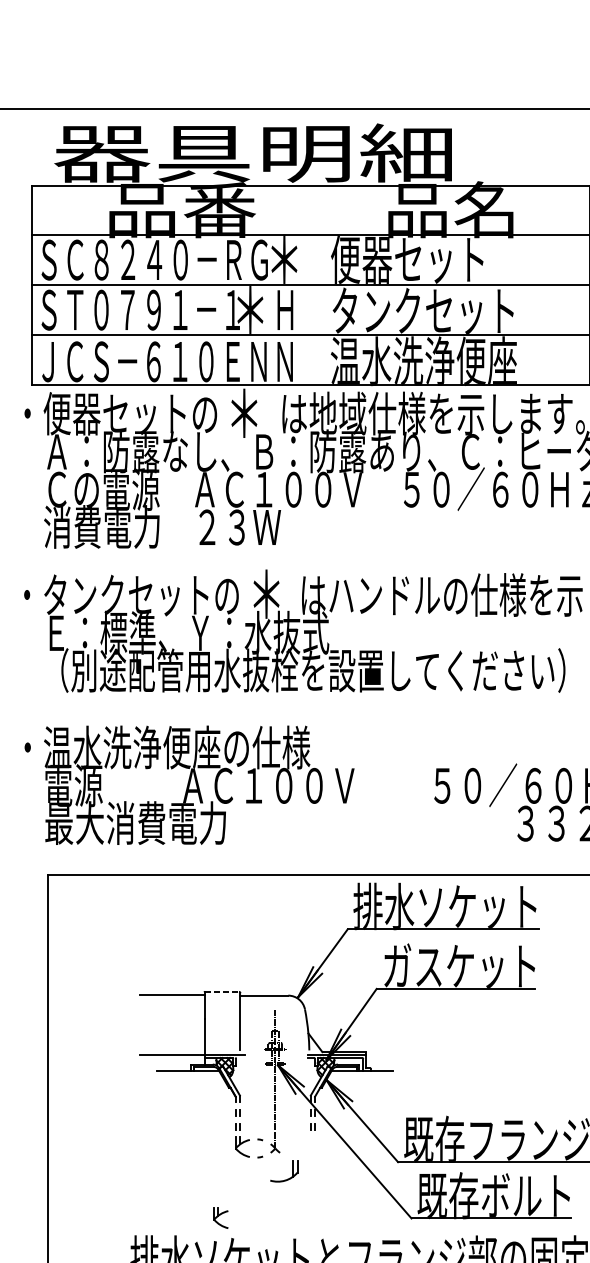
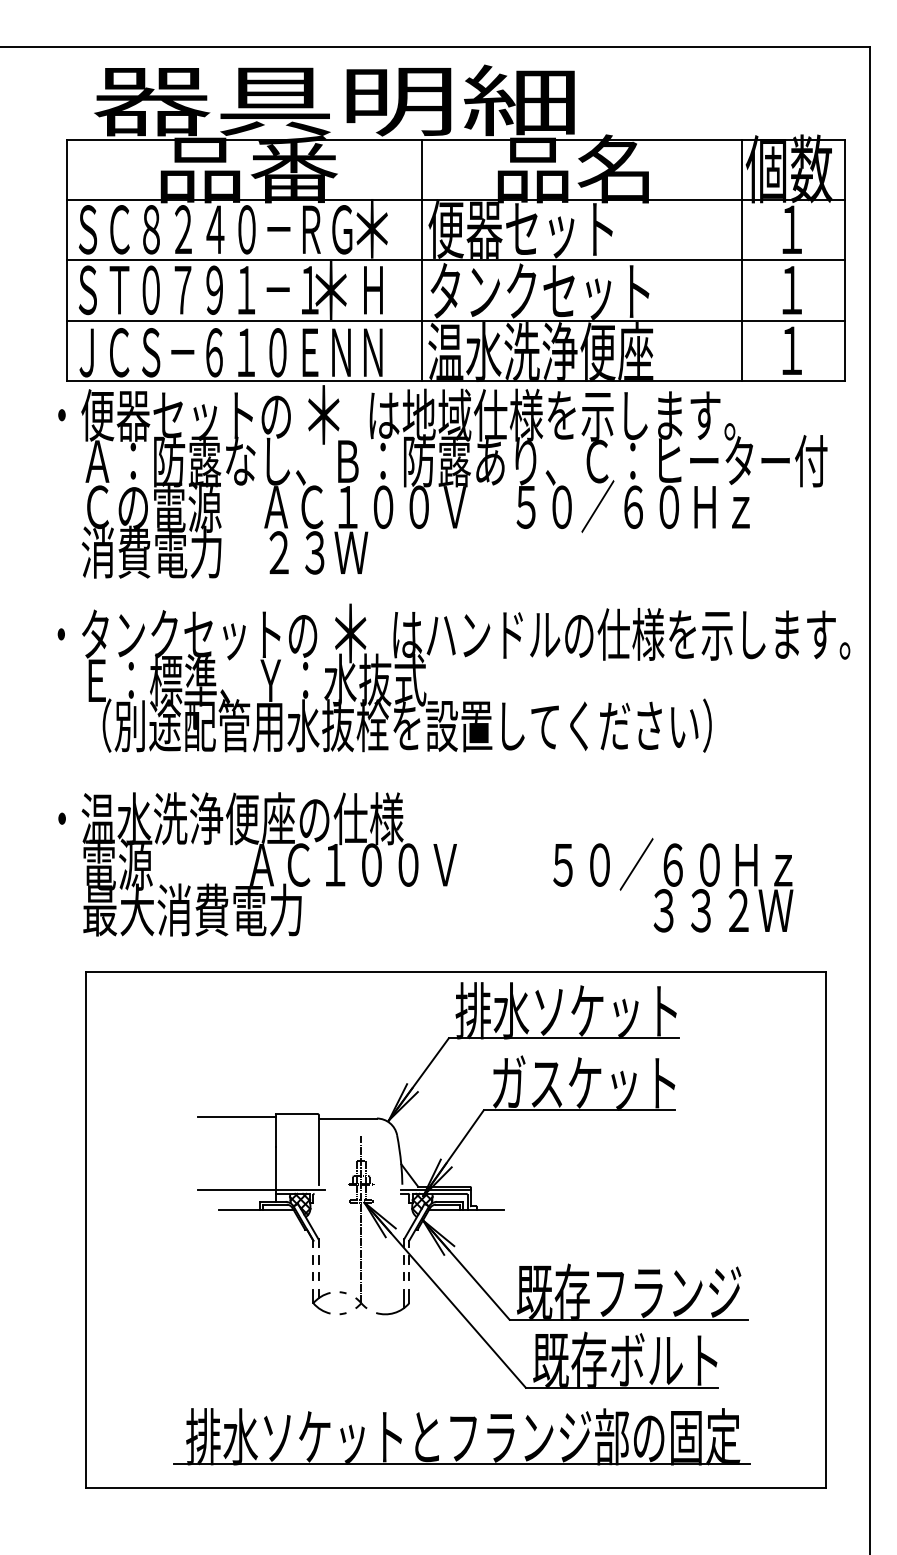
line: (326, 285) -> (422, 260), added
line: (221, 991) -> (296, 1113), dashed -> solid
part: (287, 1178) -> (397, 1310), moved
part: (220, 1218) -> (295, 1387), removed

